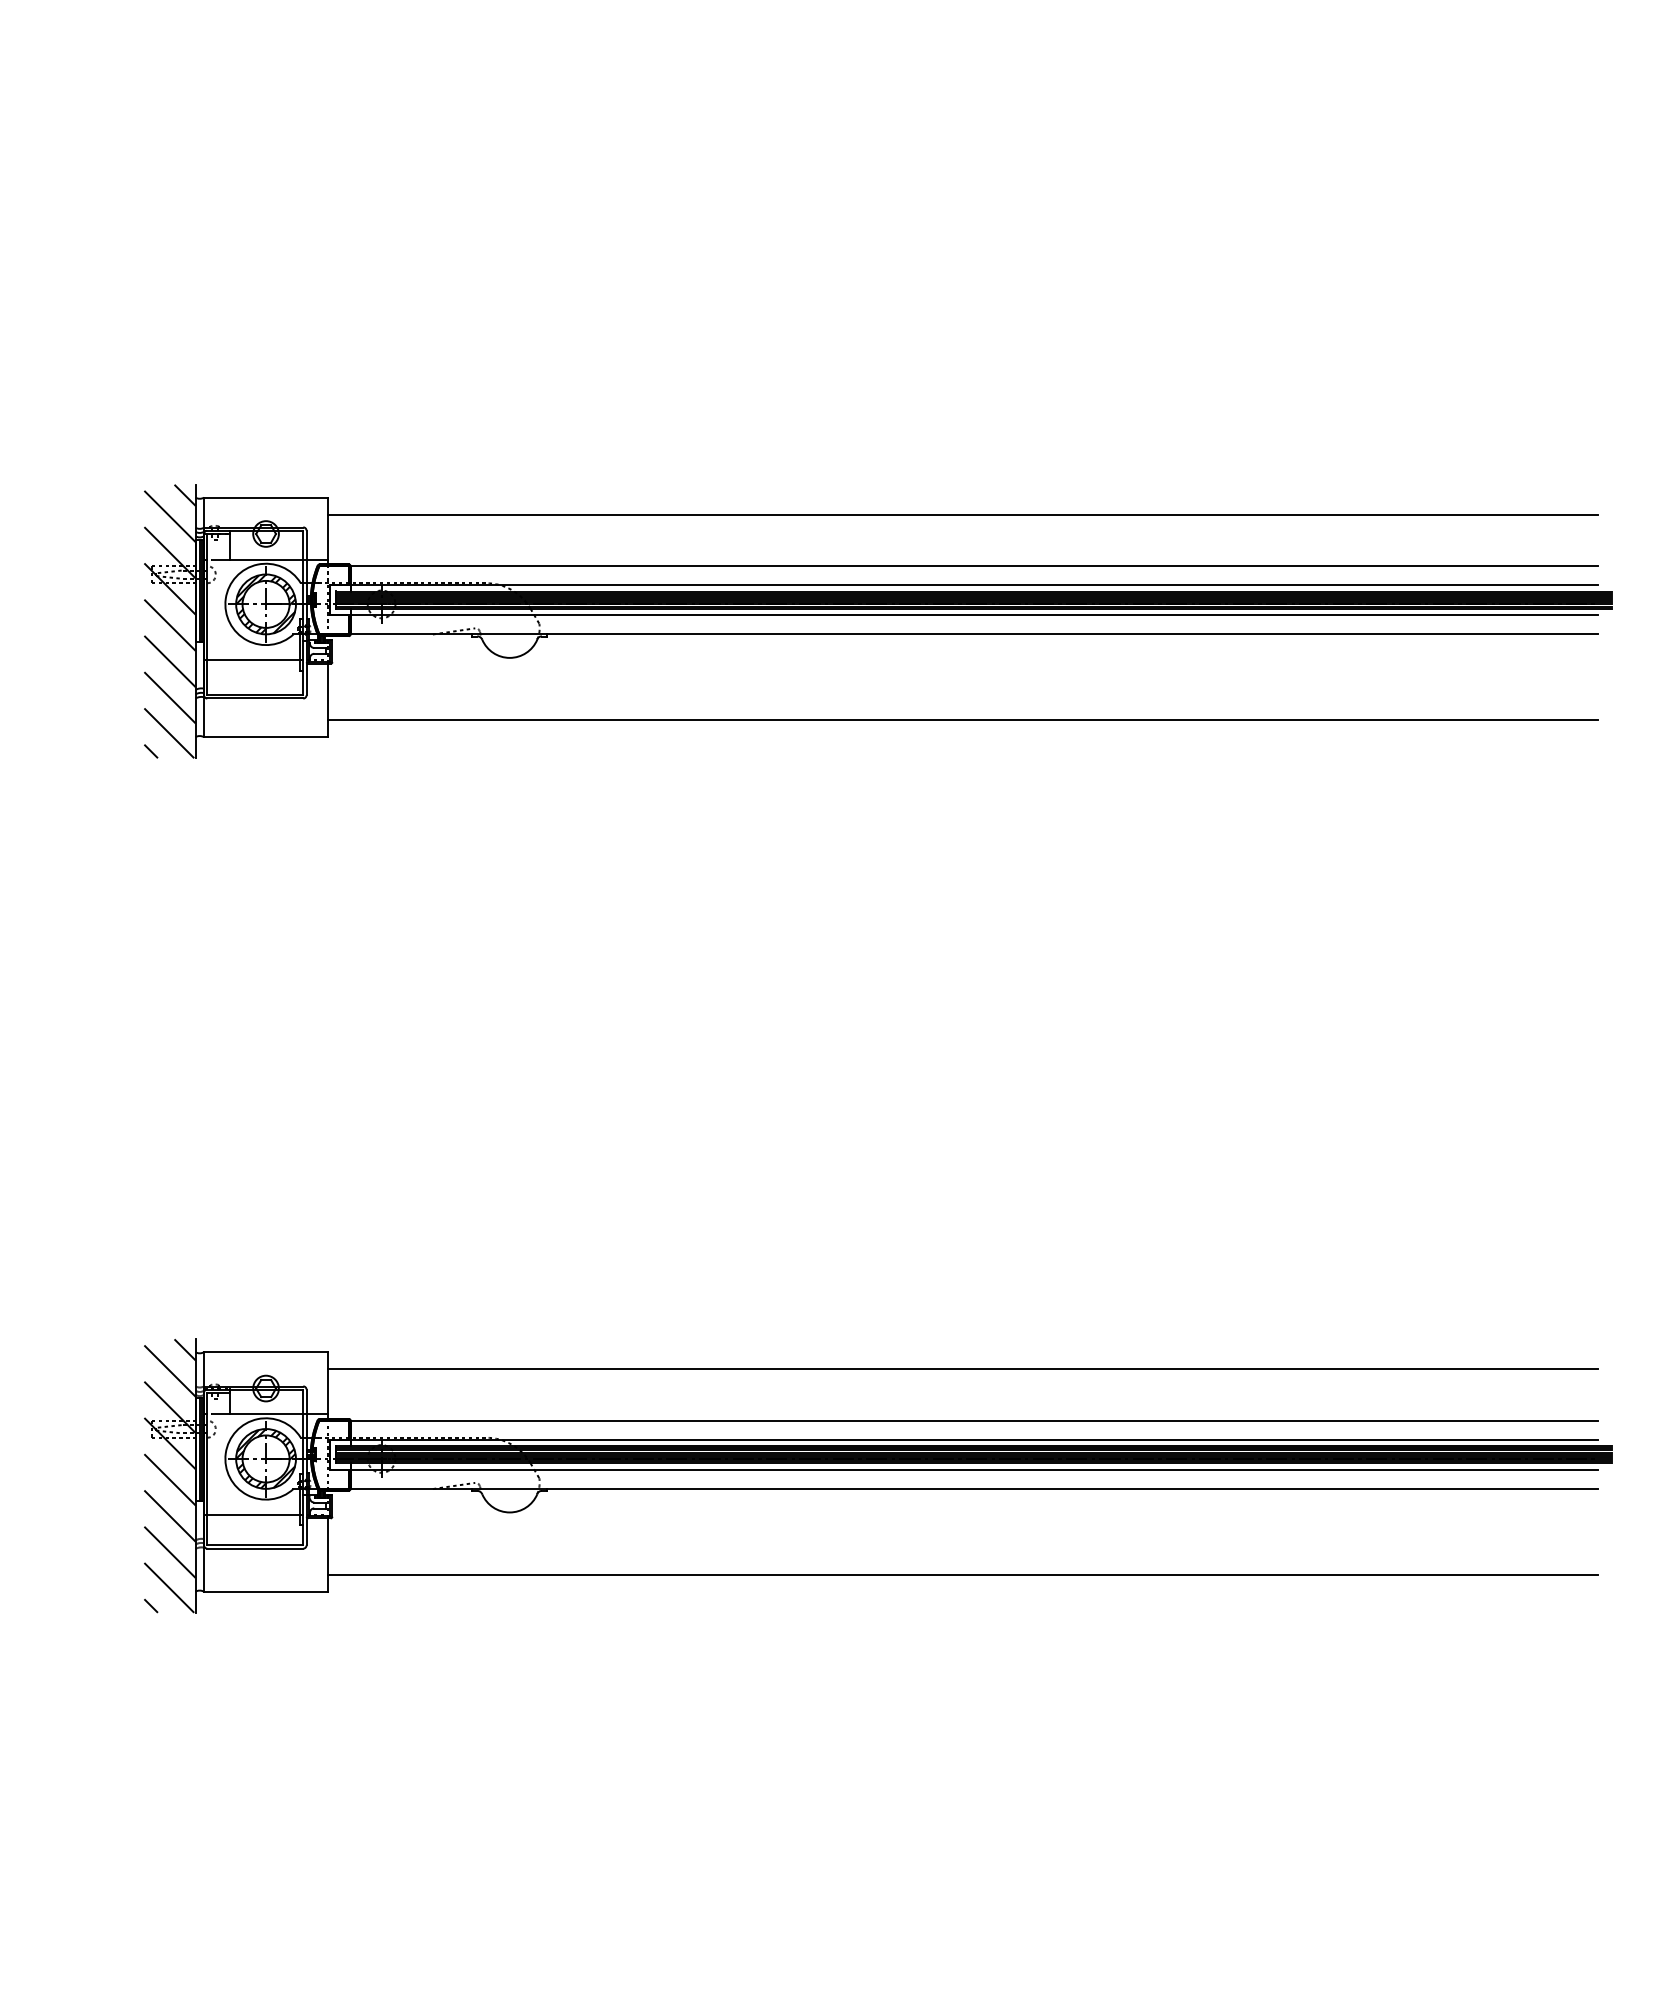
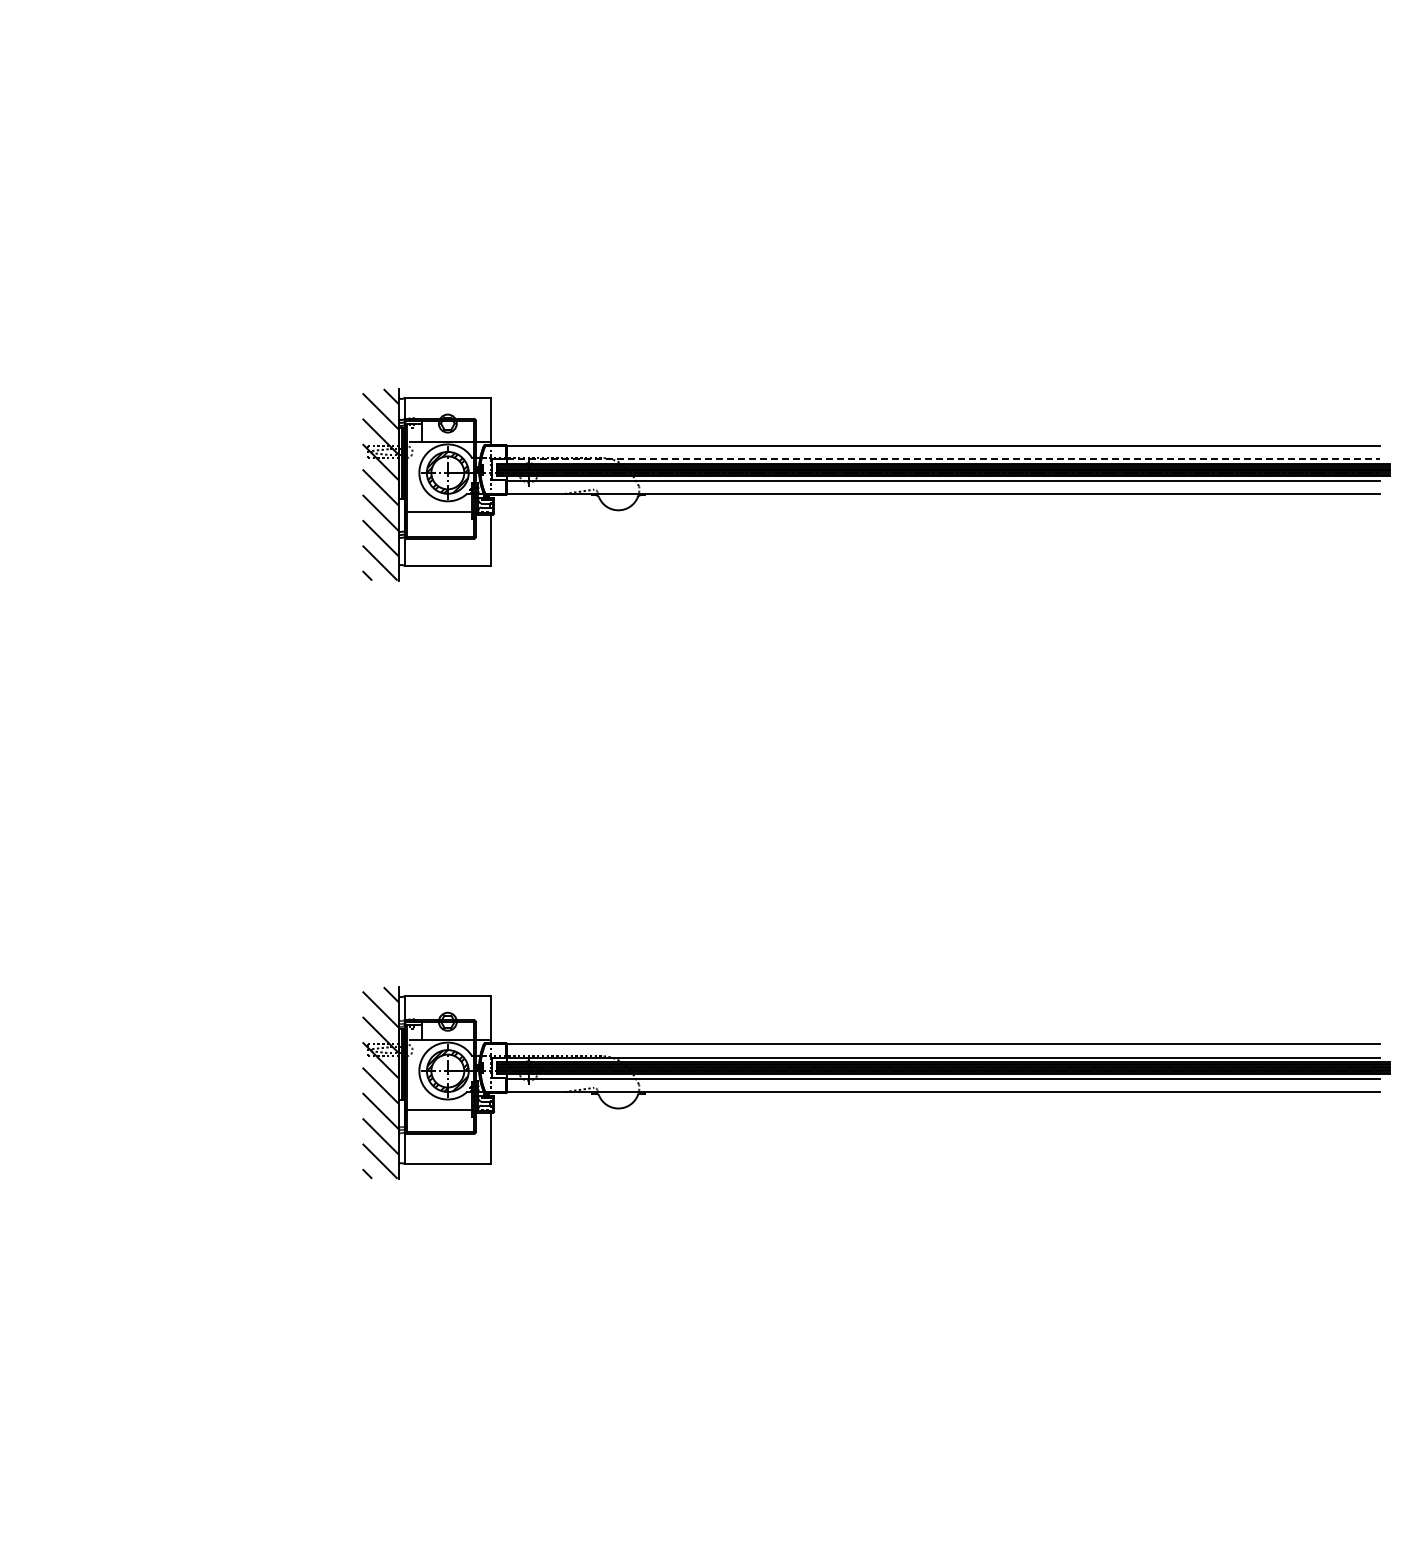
line: (962, 515) -> (935, 410), removed
line: (974, 585) -> (943, 459), solid -> dashed
line: (962, 719) -> (935, 553), removed
line: (962, 1369) -> (935, 1008), removed
line: (962, 1573) -> (935, 1151), removed

